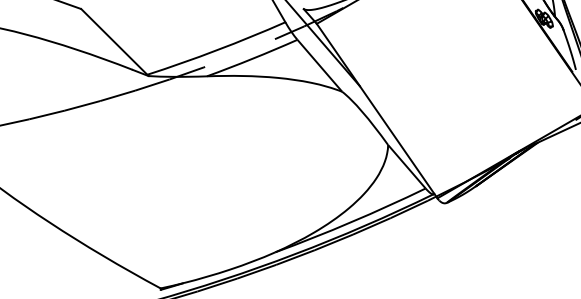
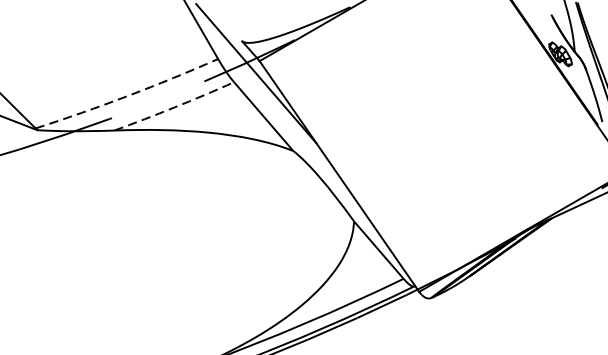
arc: (217, 50) -> (128, 96), solid -> dashed
arc: (252, 58) -> (174, 106), solid -> dashed

